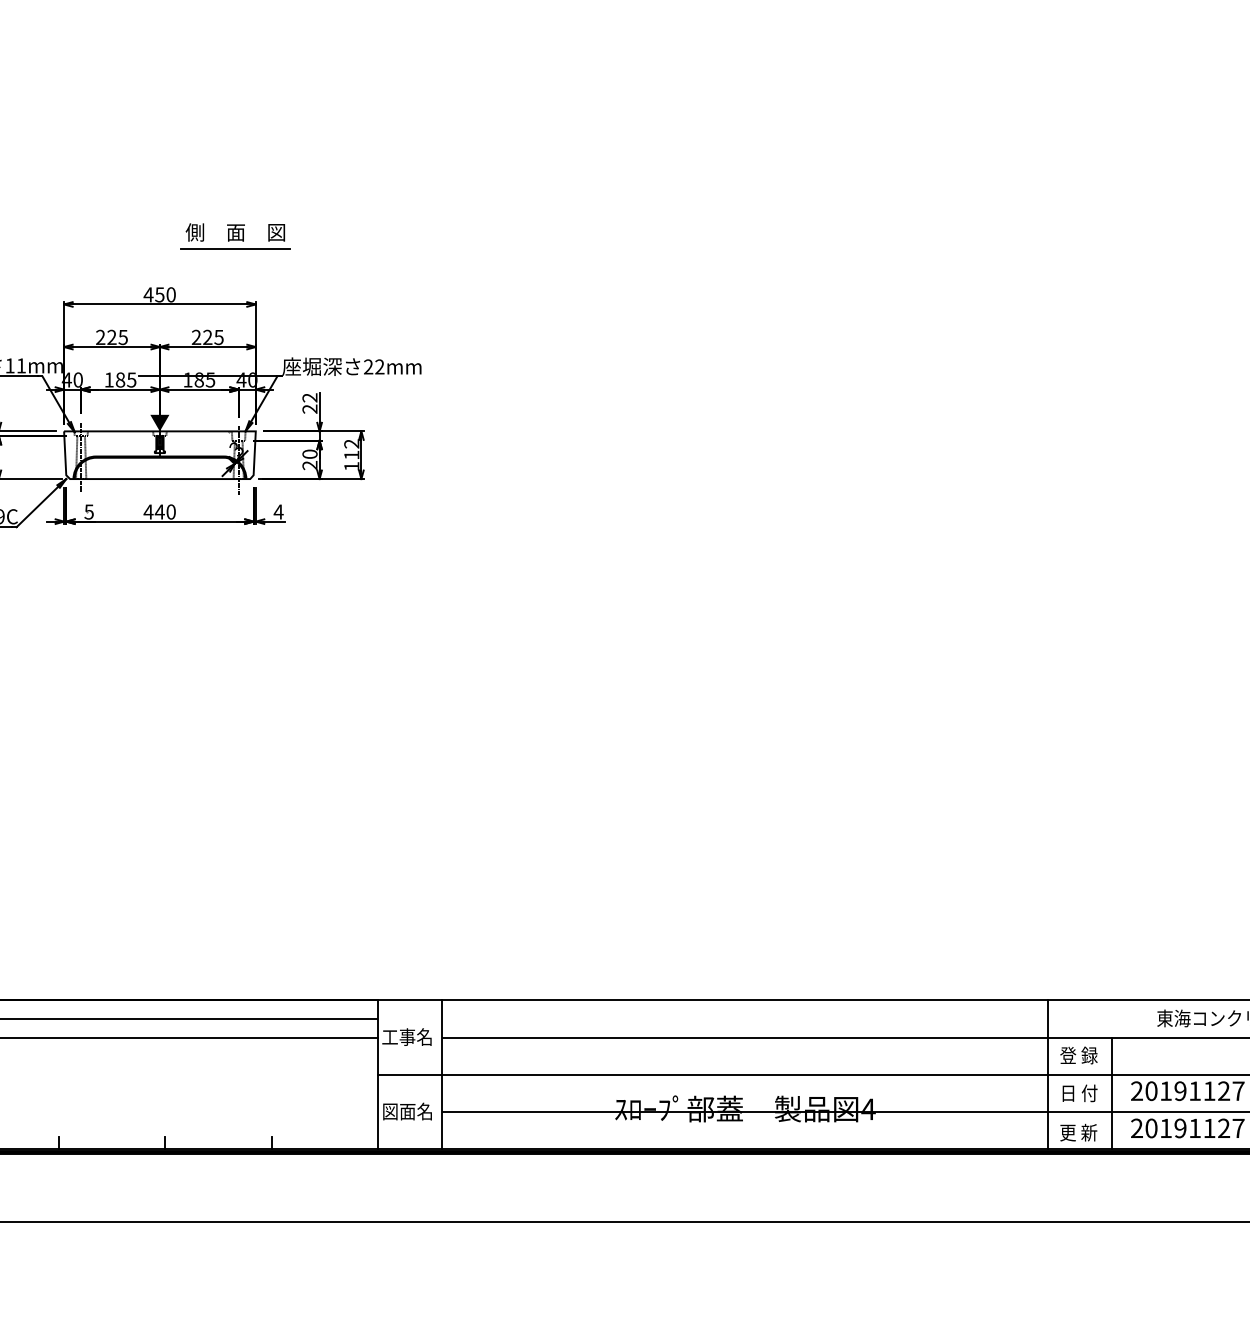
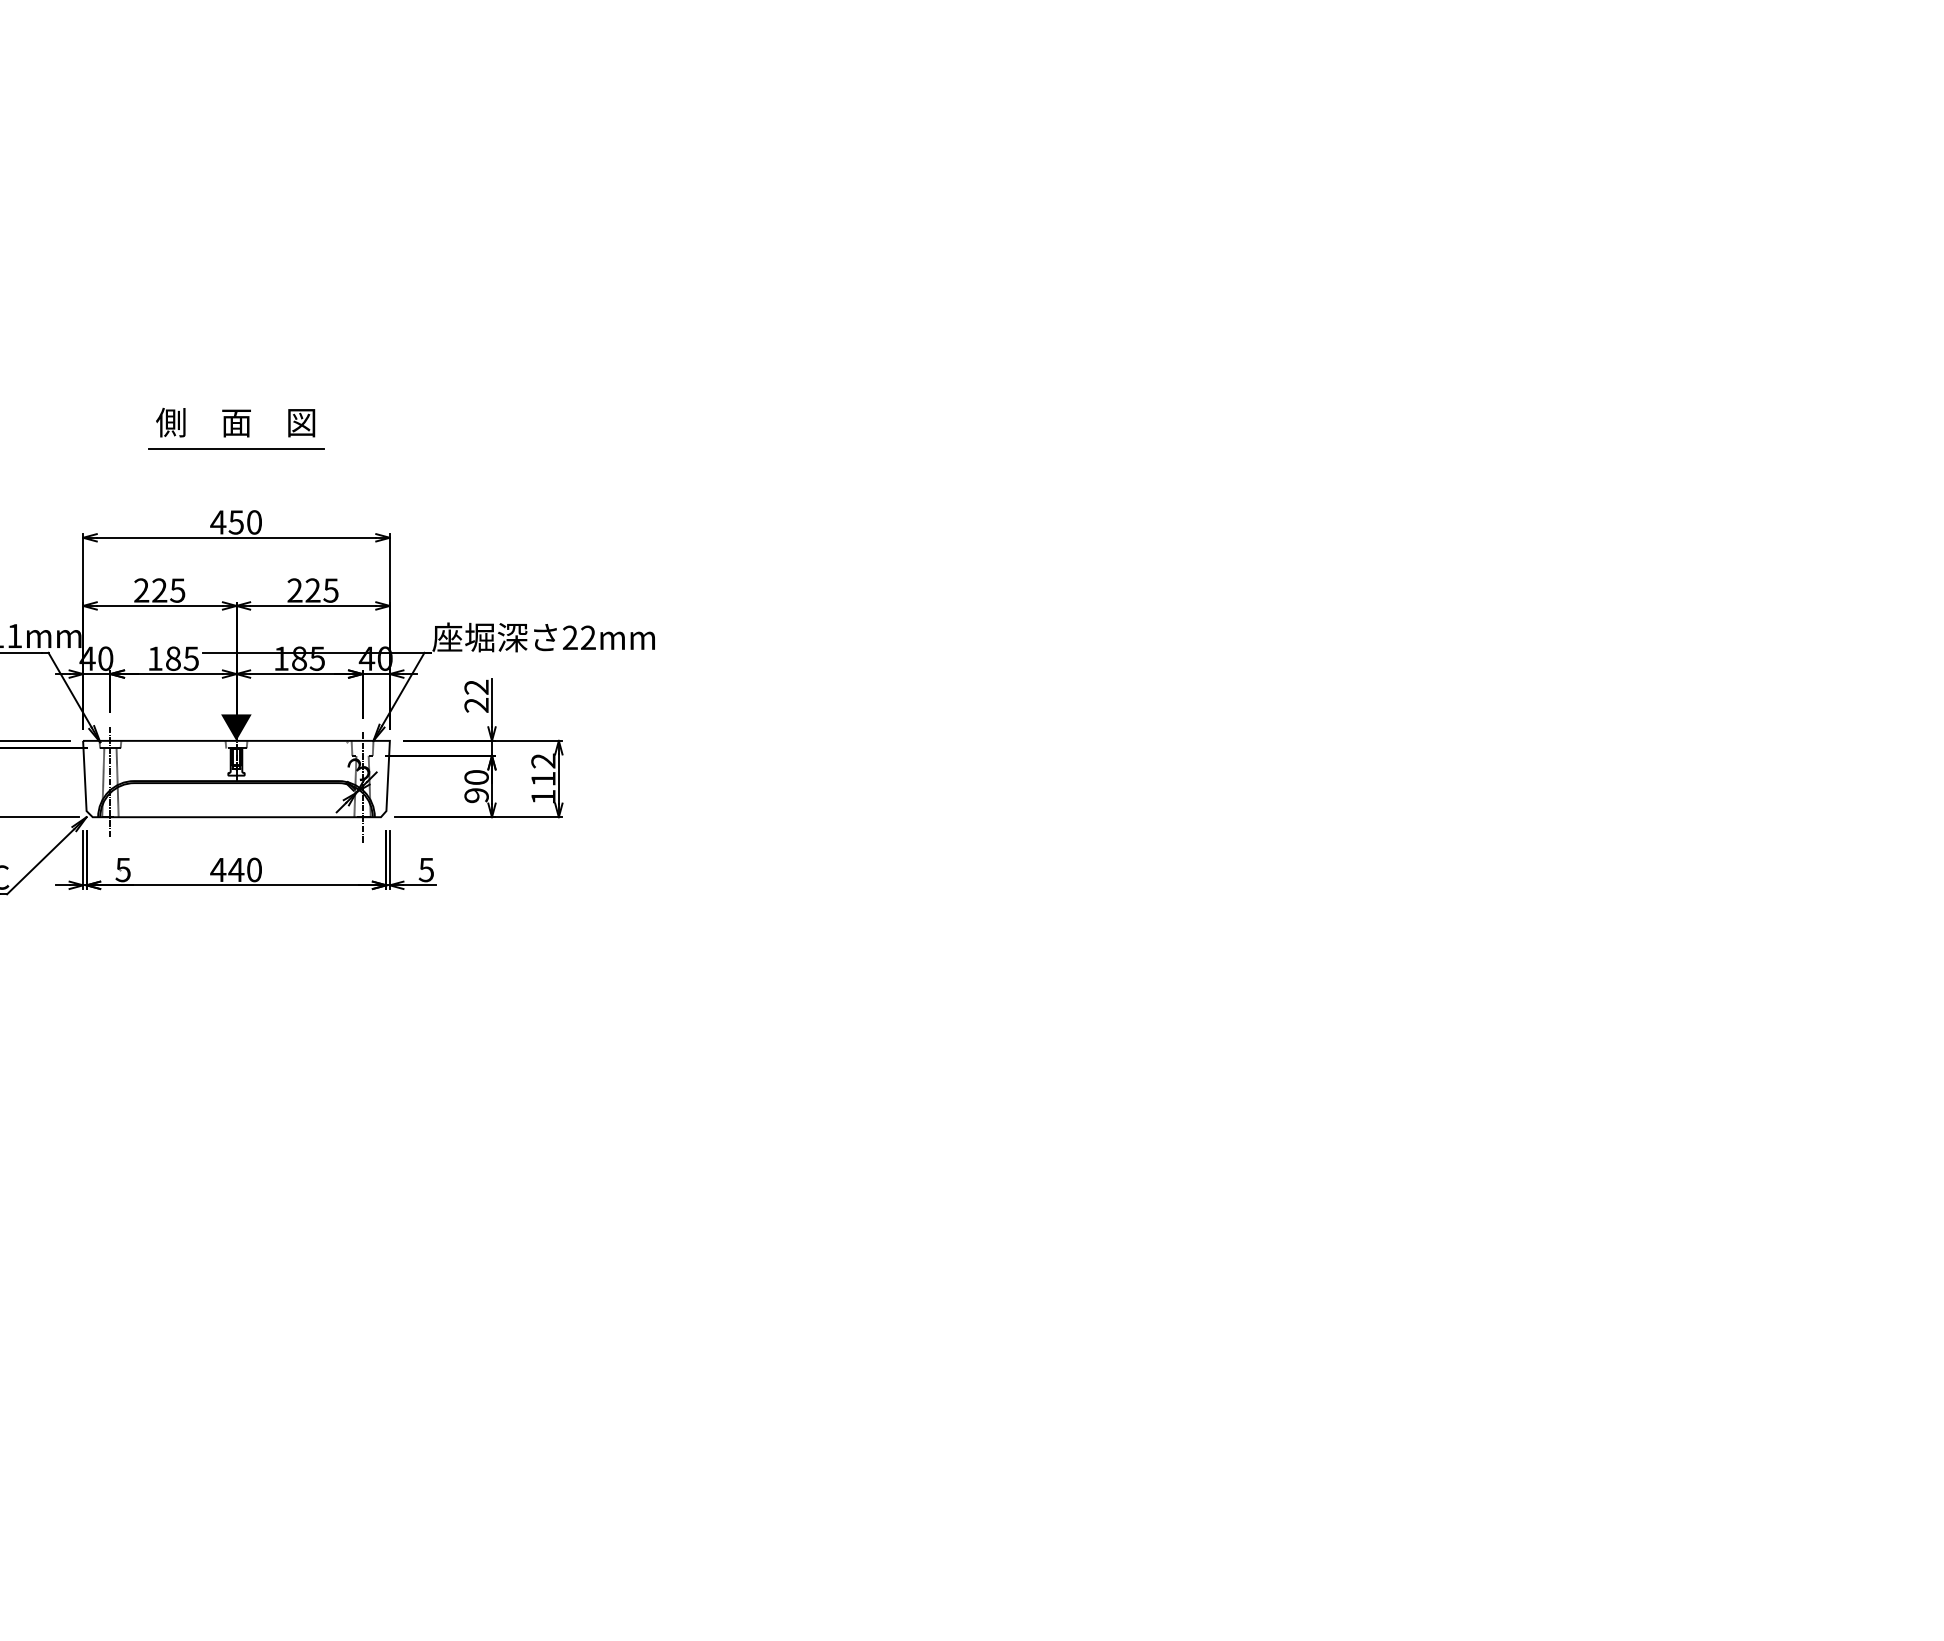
part: (235, 236) -> (235, 429), moved
text: (309, 465) -> (475, 795), 20 -> 90
text: (278, 511) -> (426, 869), 4 -> 5

